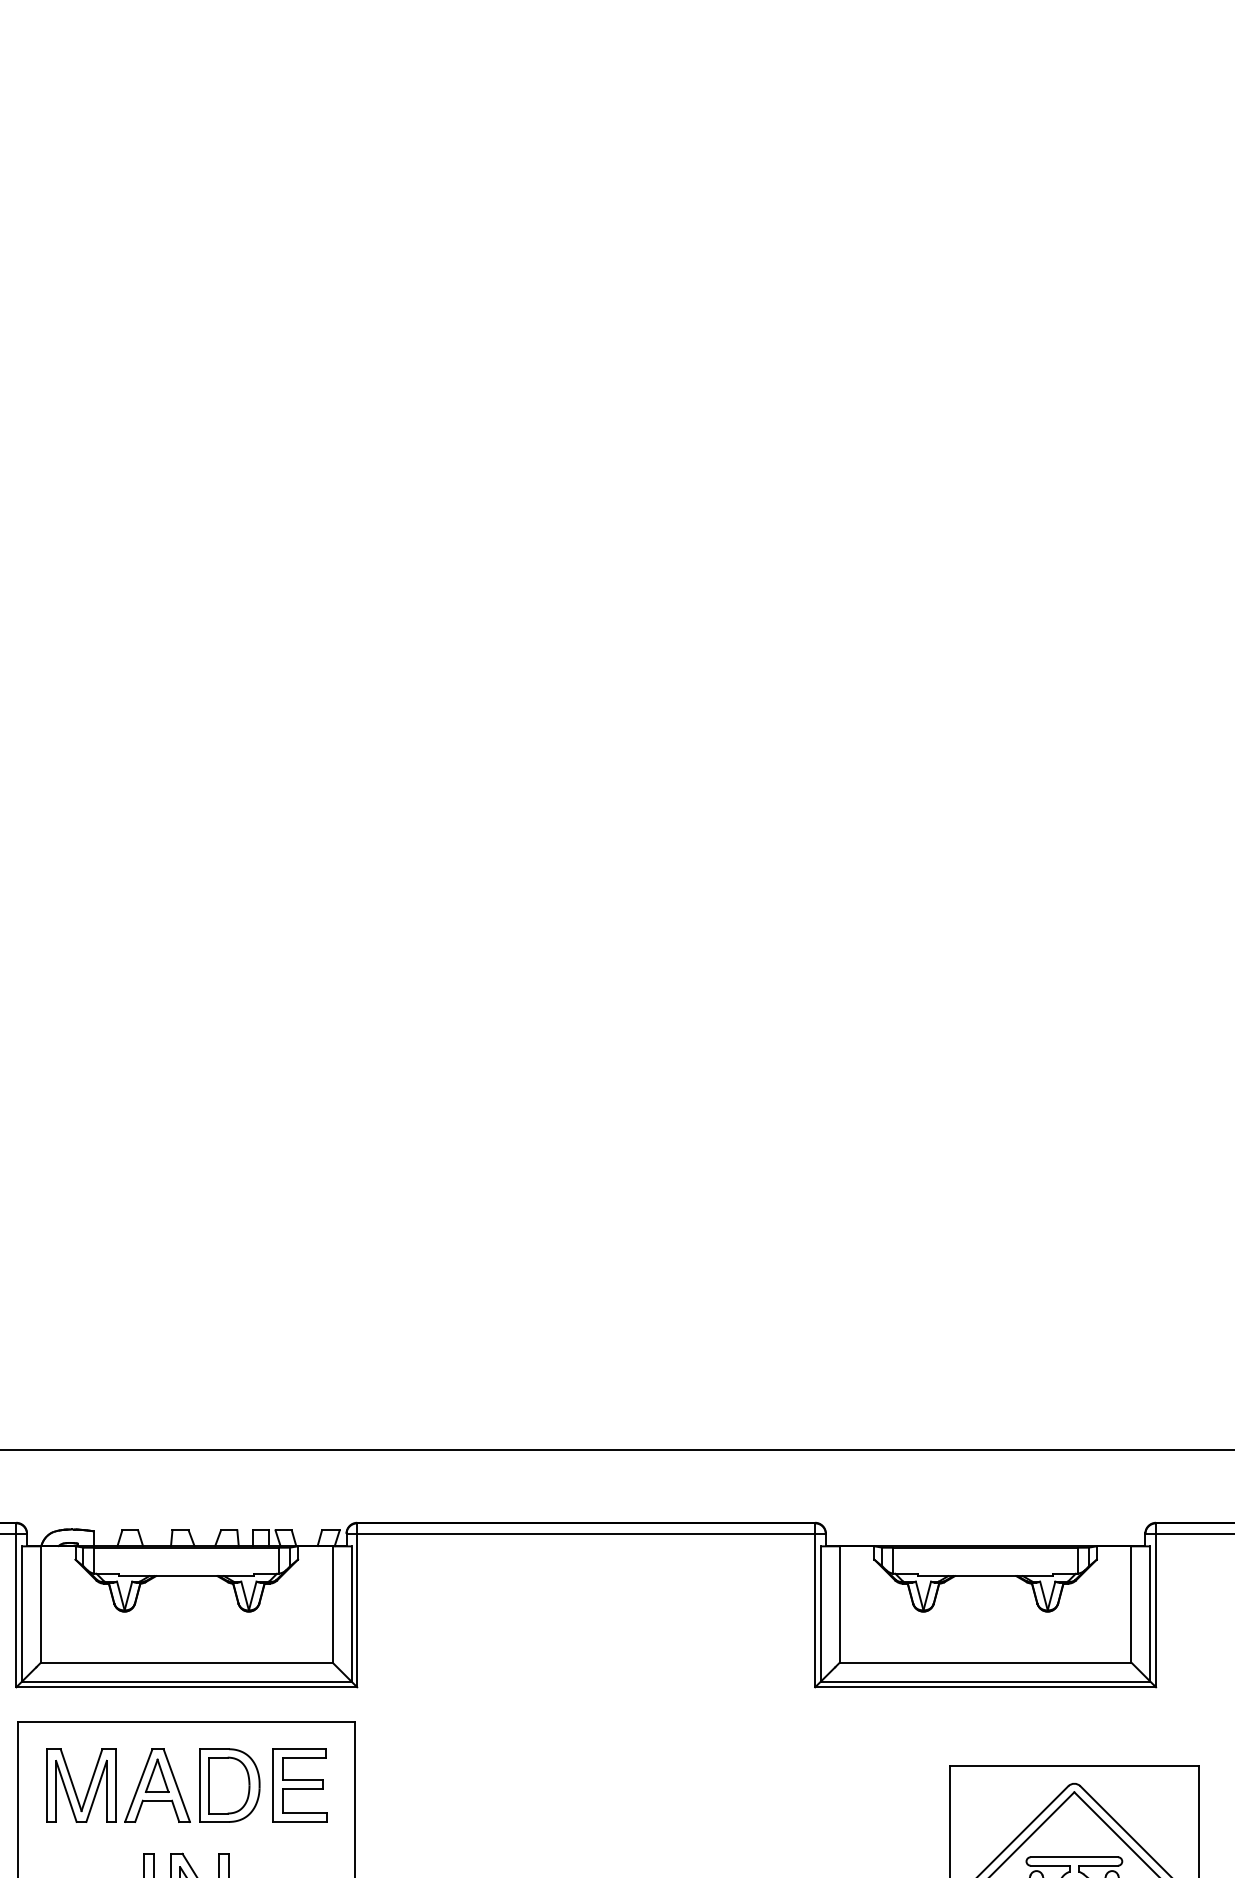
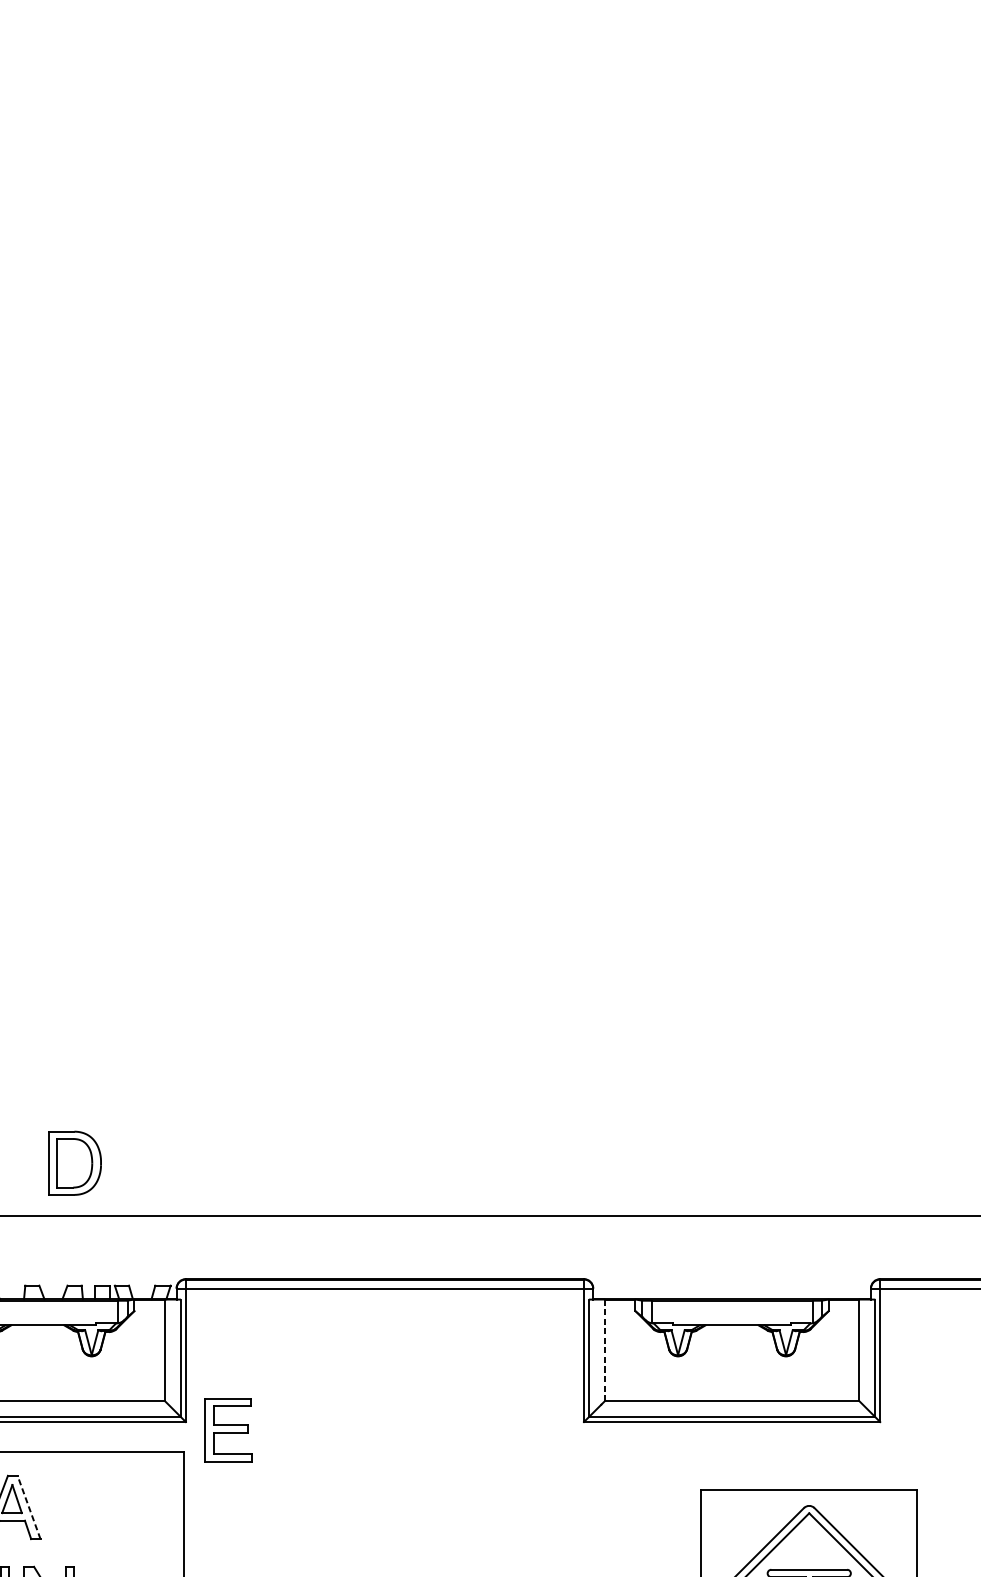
line: (839, 1604) -> (605, 1350), solid -> dashed
line: (176, 1785) -> (28, 1507), solid -> dashed
part: (229, 1785) -> (74, 1163), moved
part: (299, 1785) -> (227, 1430), moved

